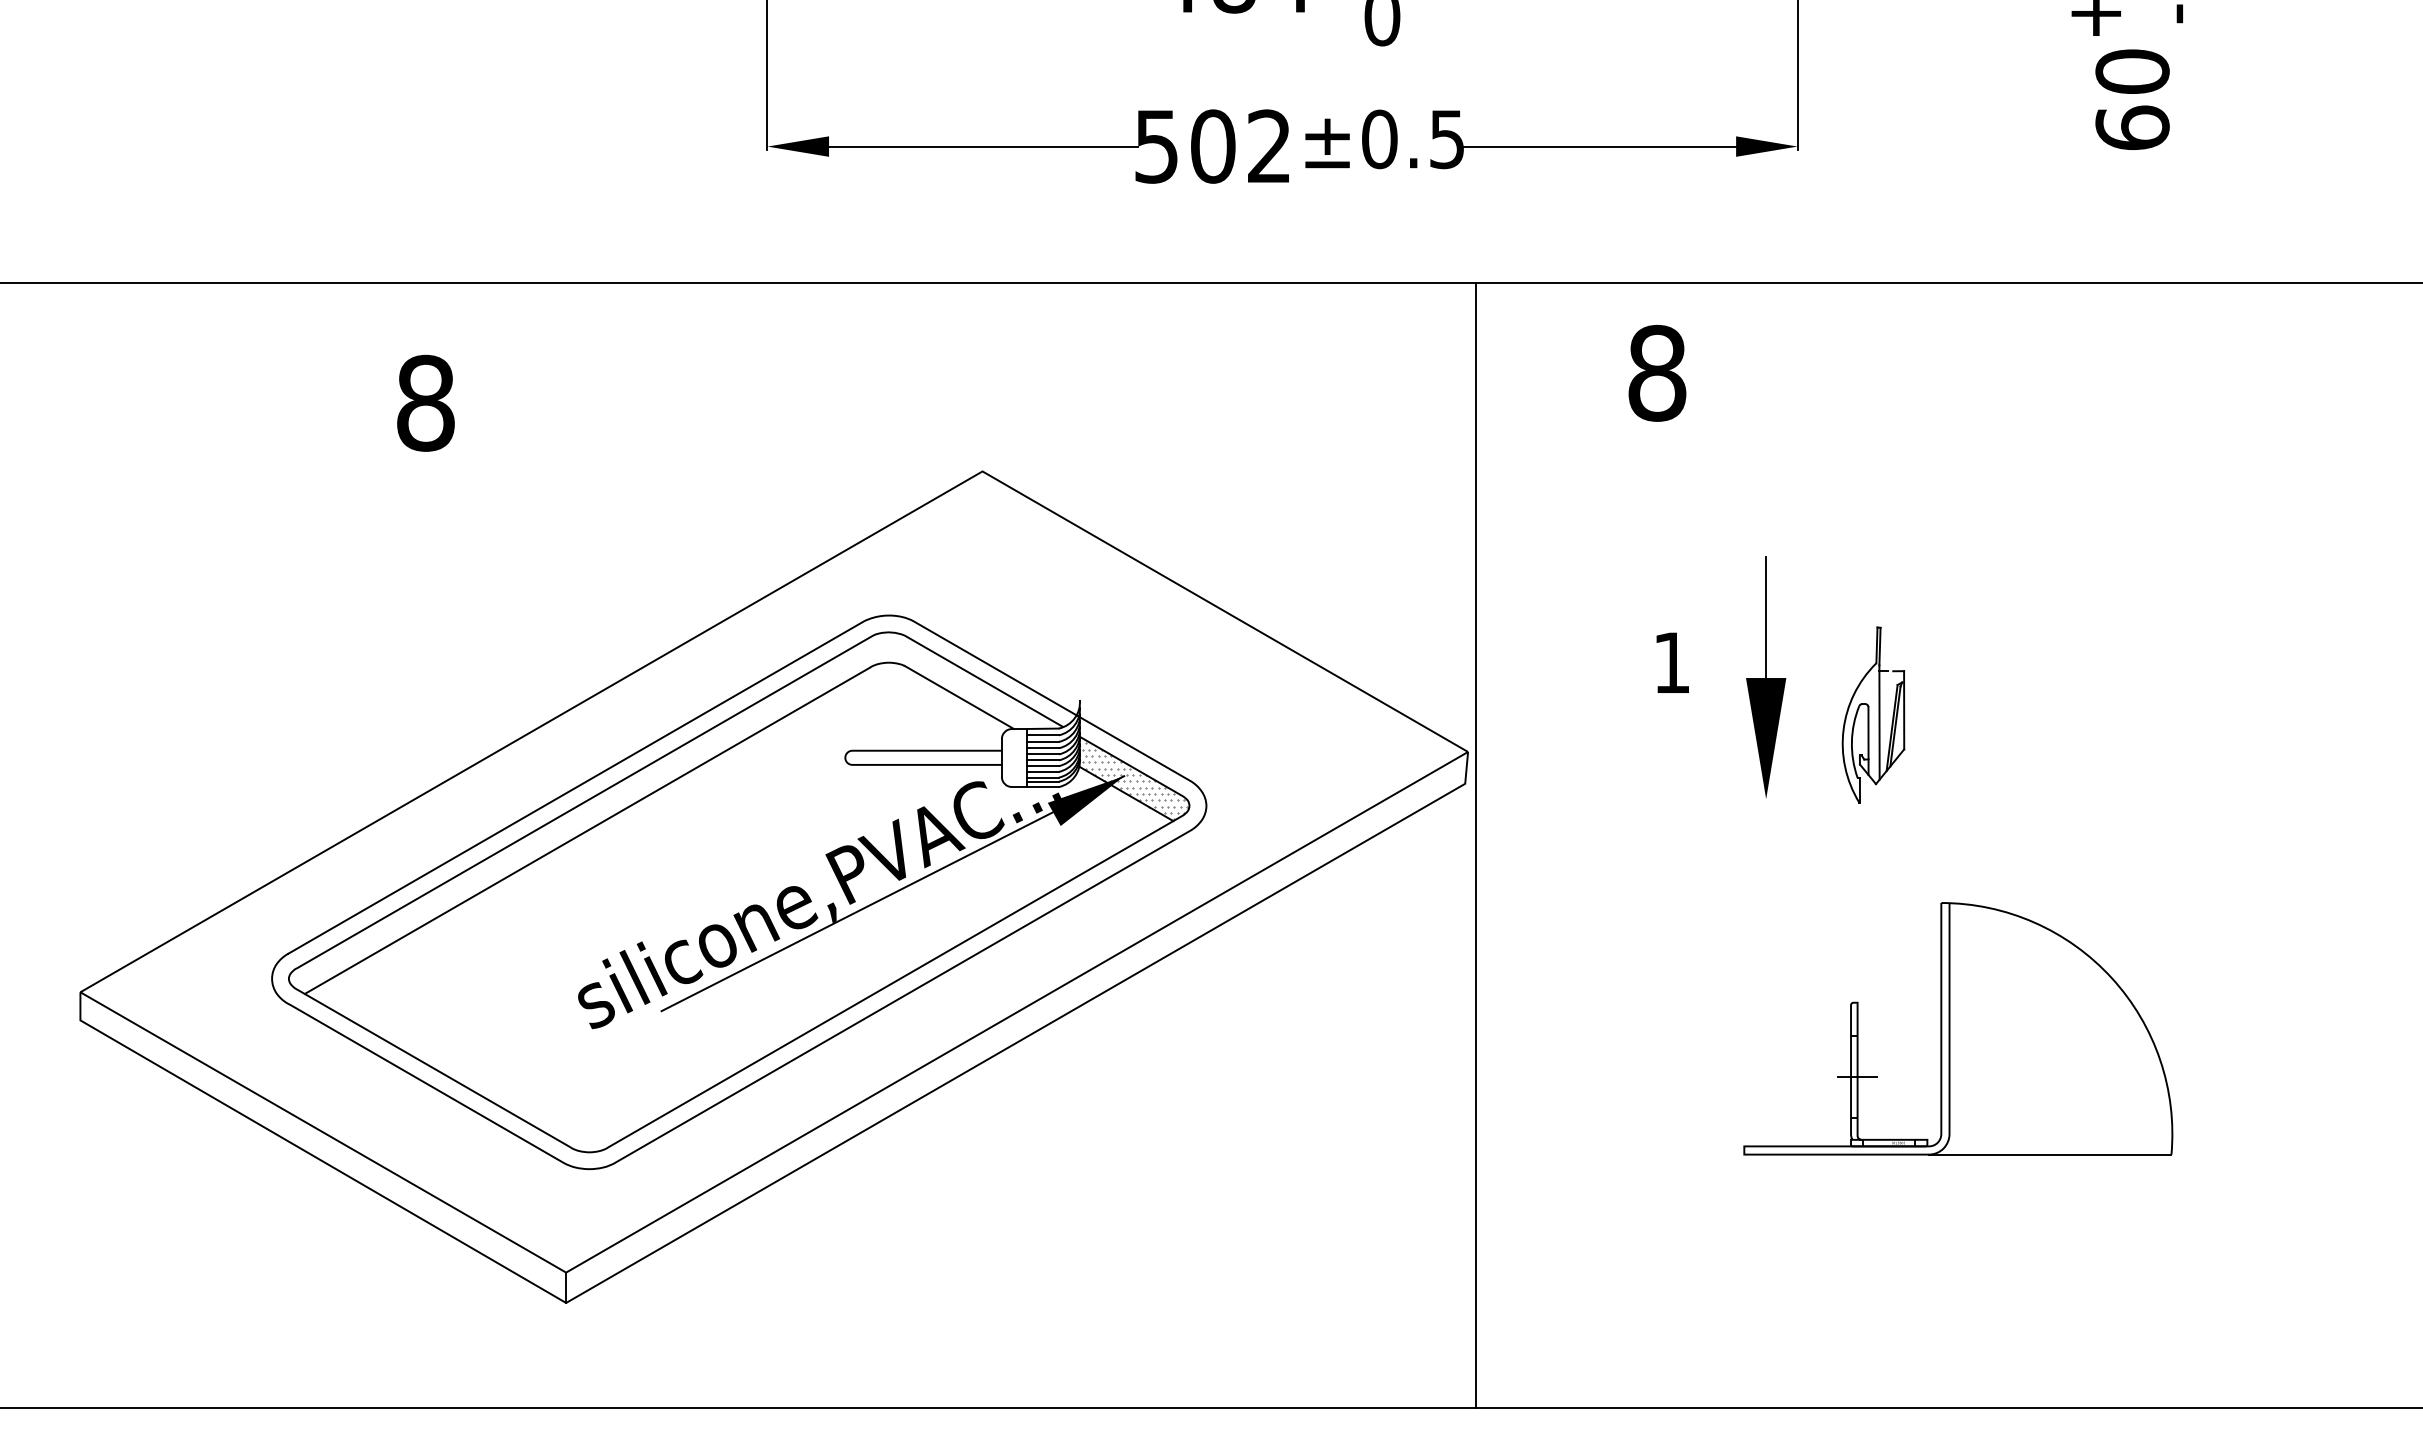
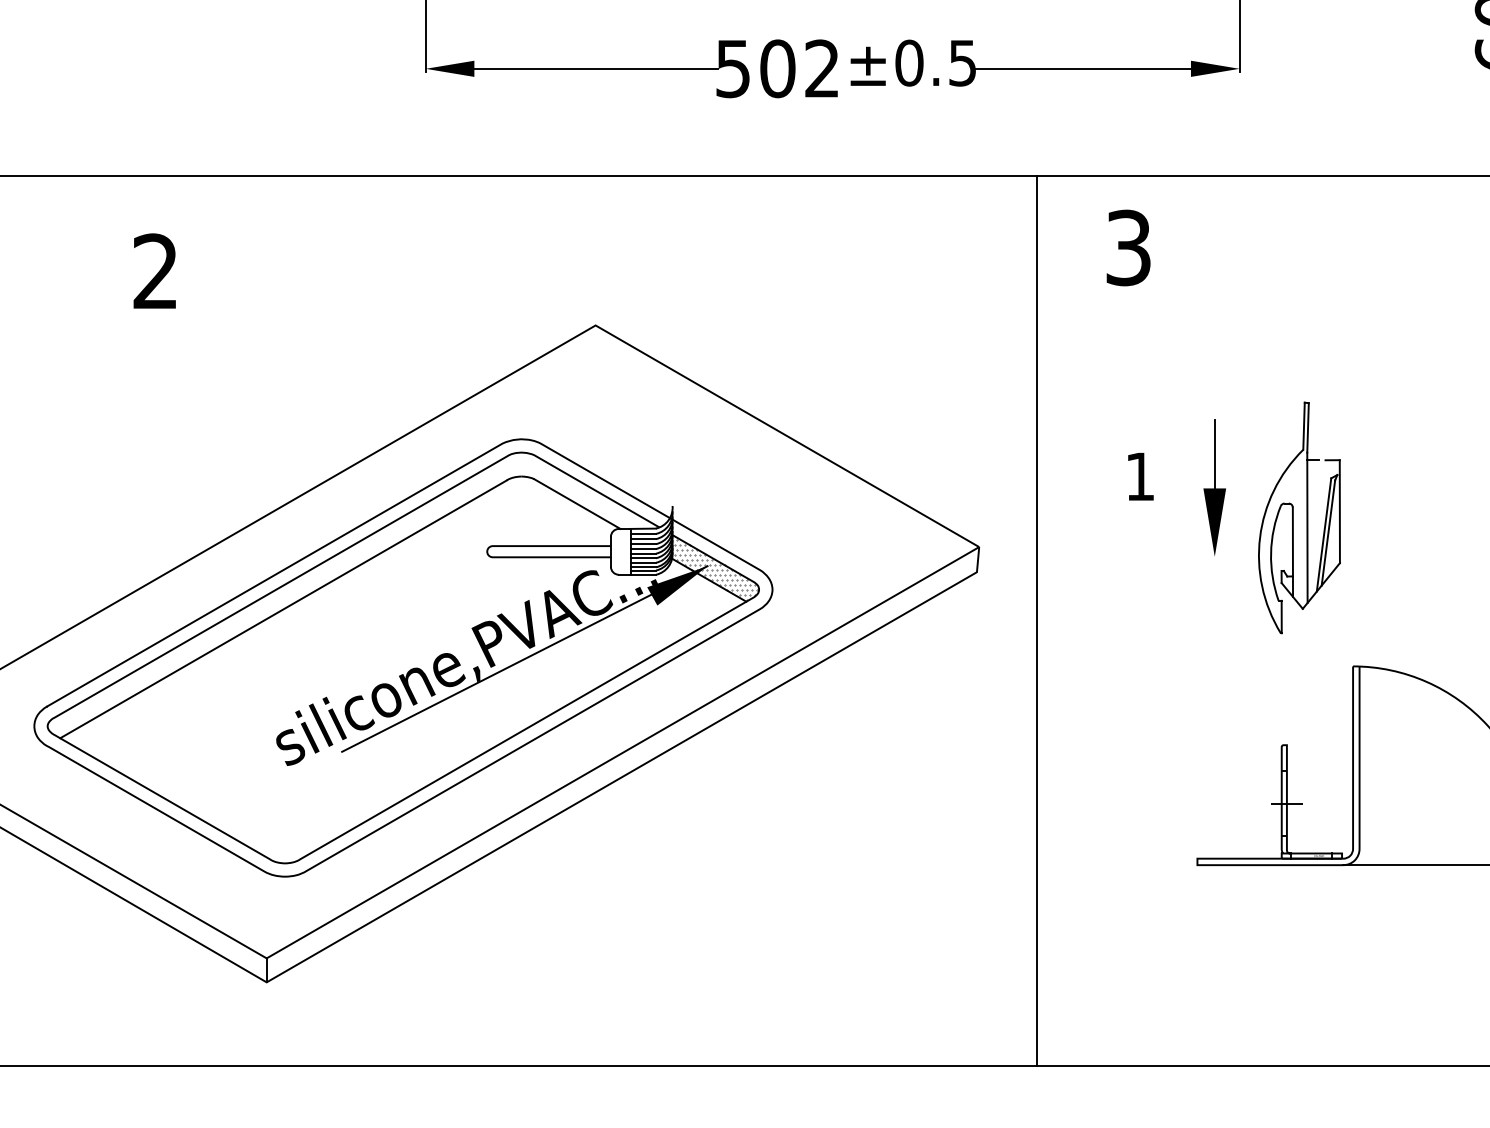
text: (1657, 373) -> (1128, 248), 8 -> 3
text: (425, 402) -> (155, 271), 8 -> 2
part: (1766, 676) -> (1214, 487), size x0.71
part: (1873, 714) -> (1299, 517), size x1.67
line: (1475, 845) -> (1036, 620), moved

